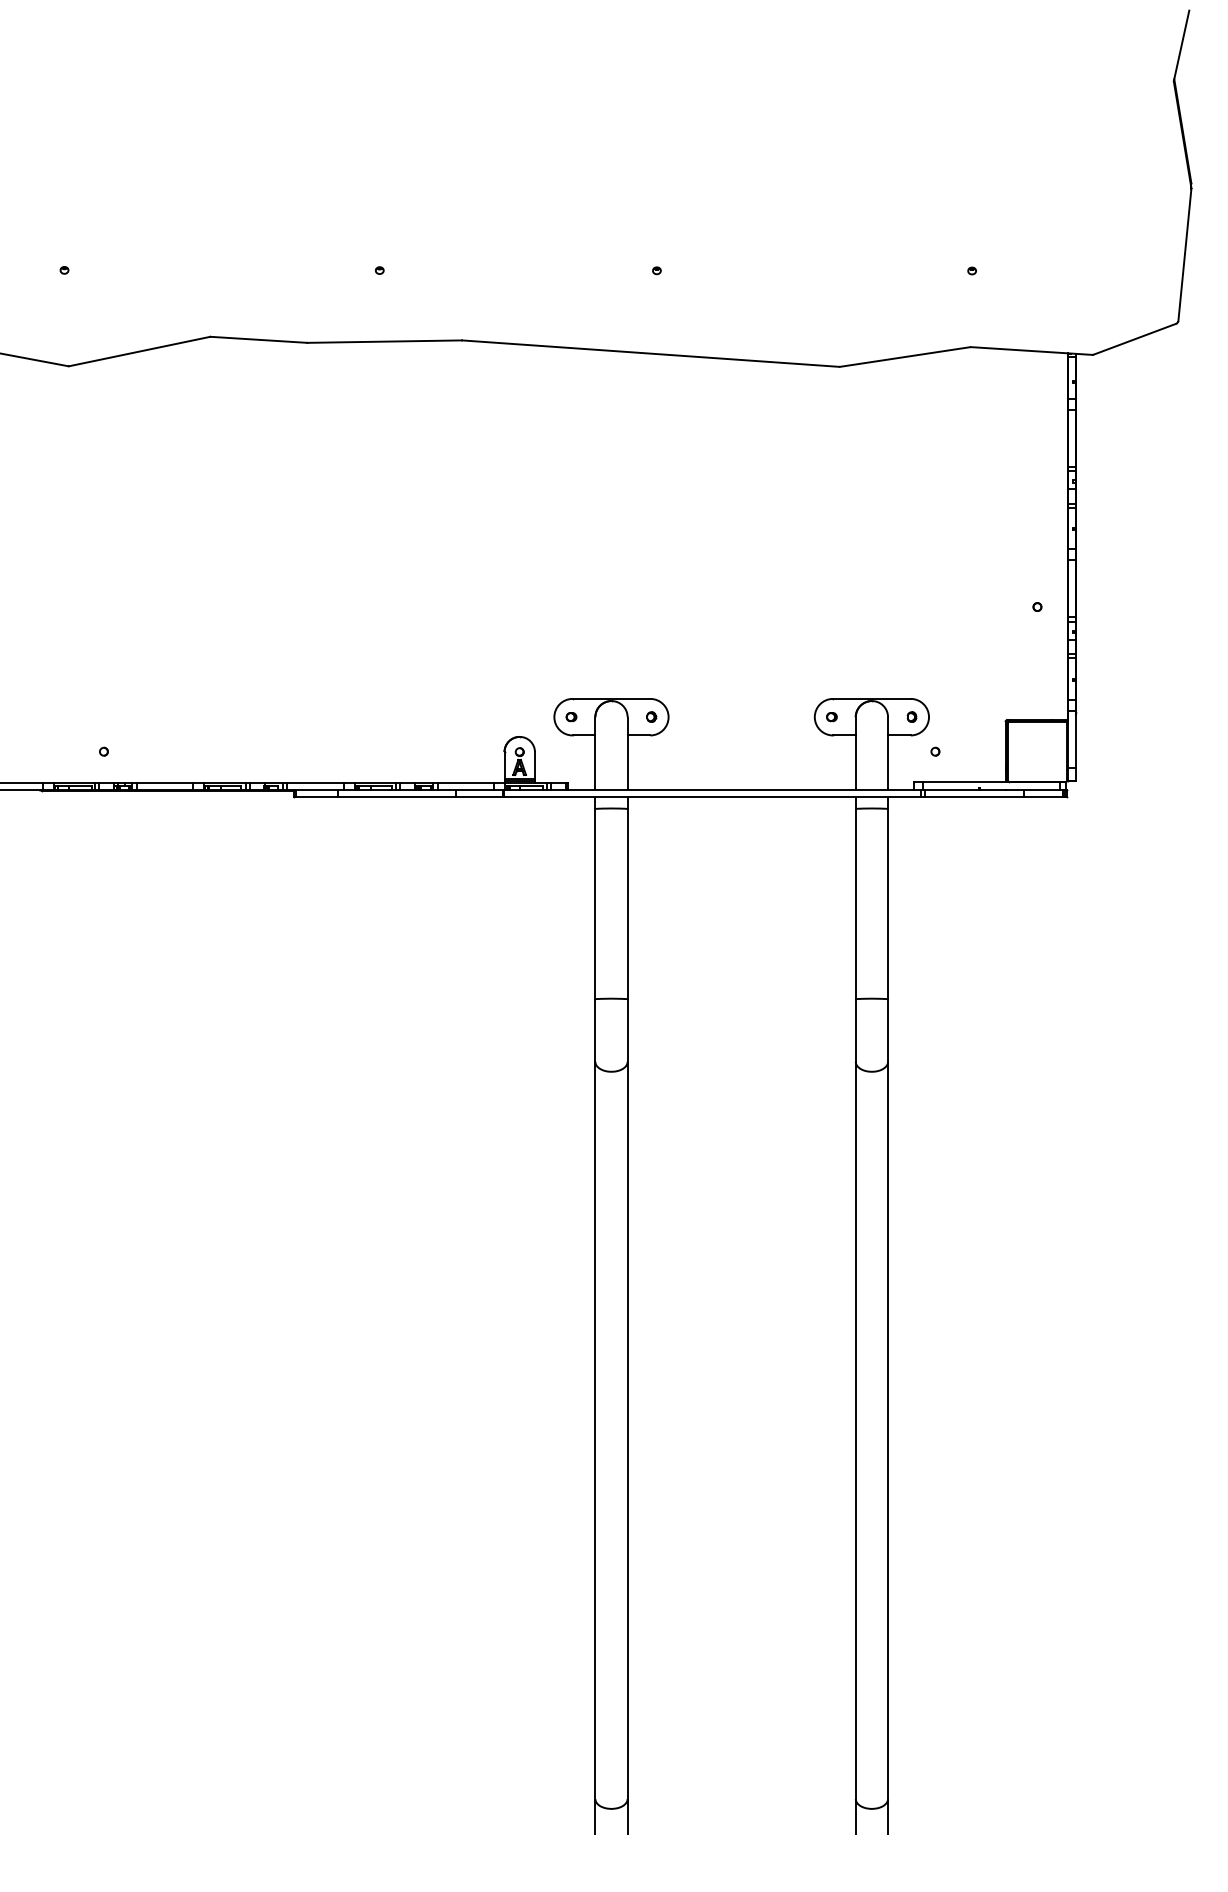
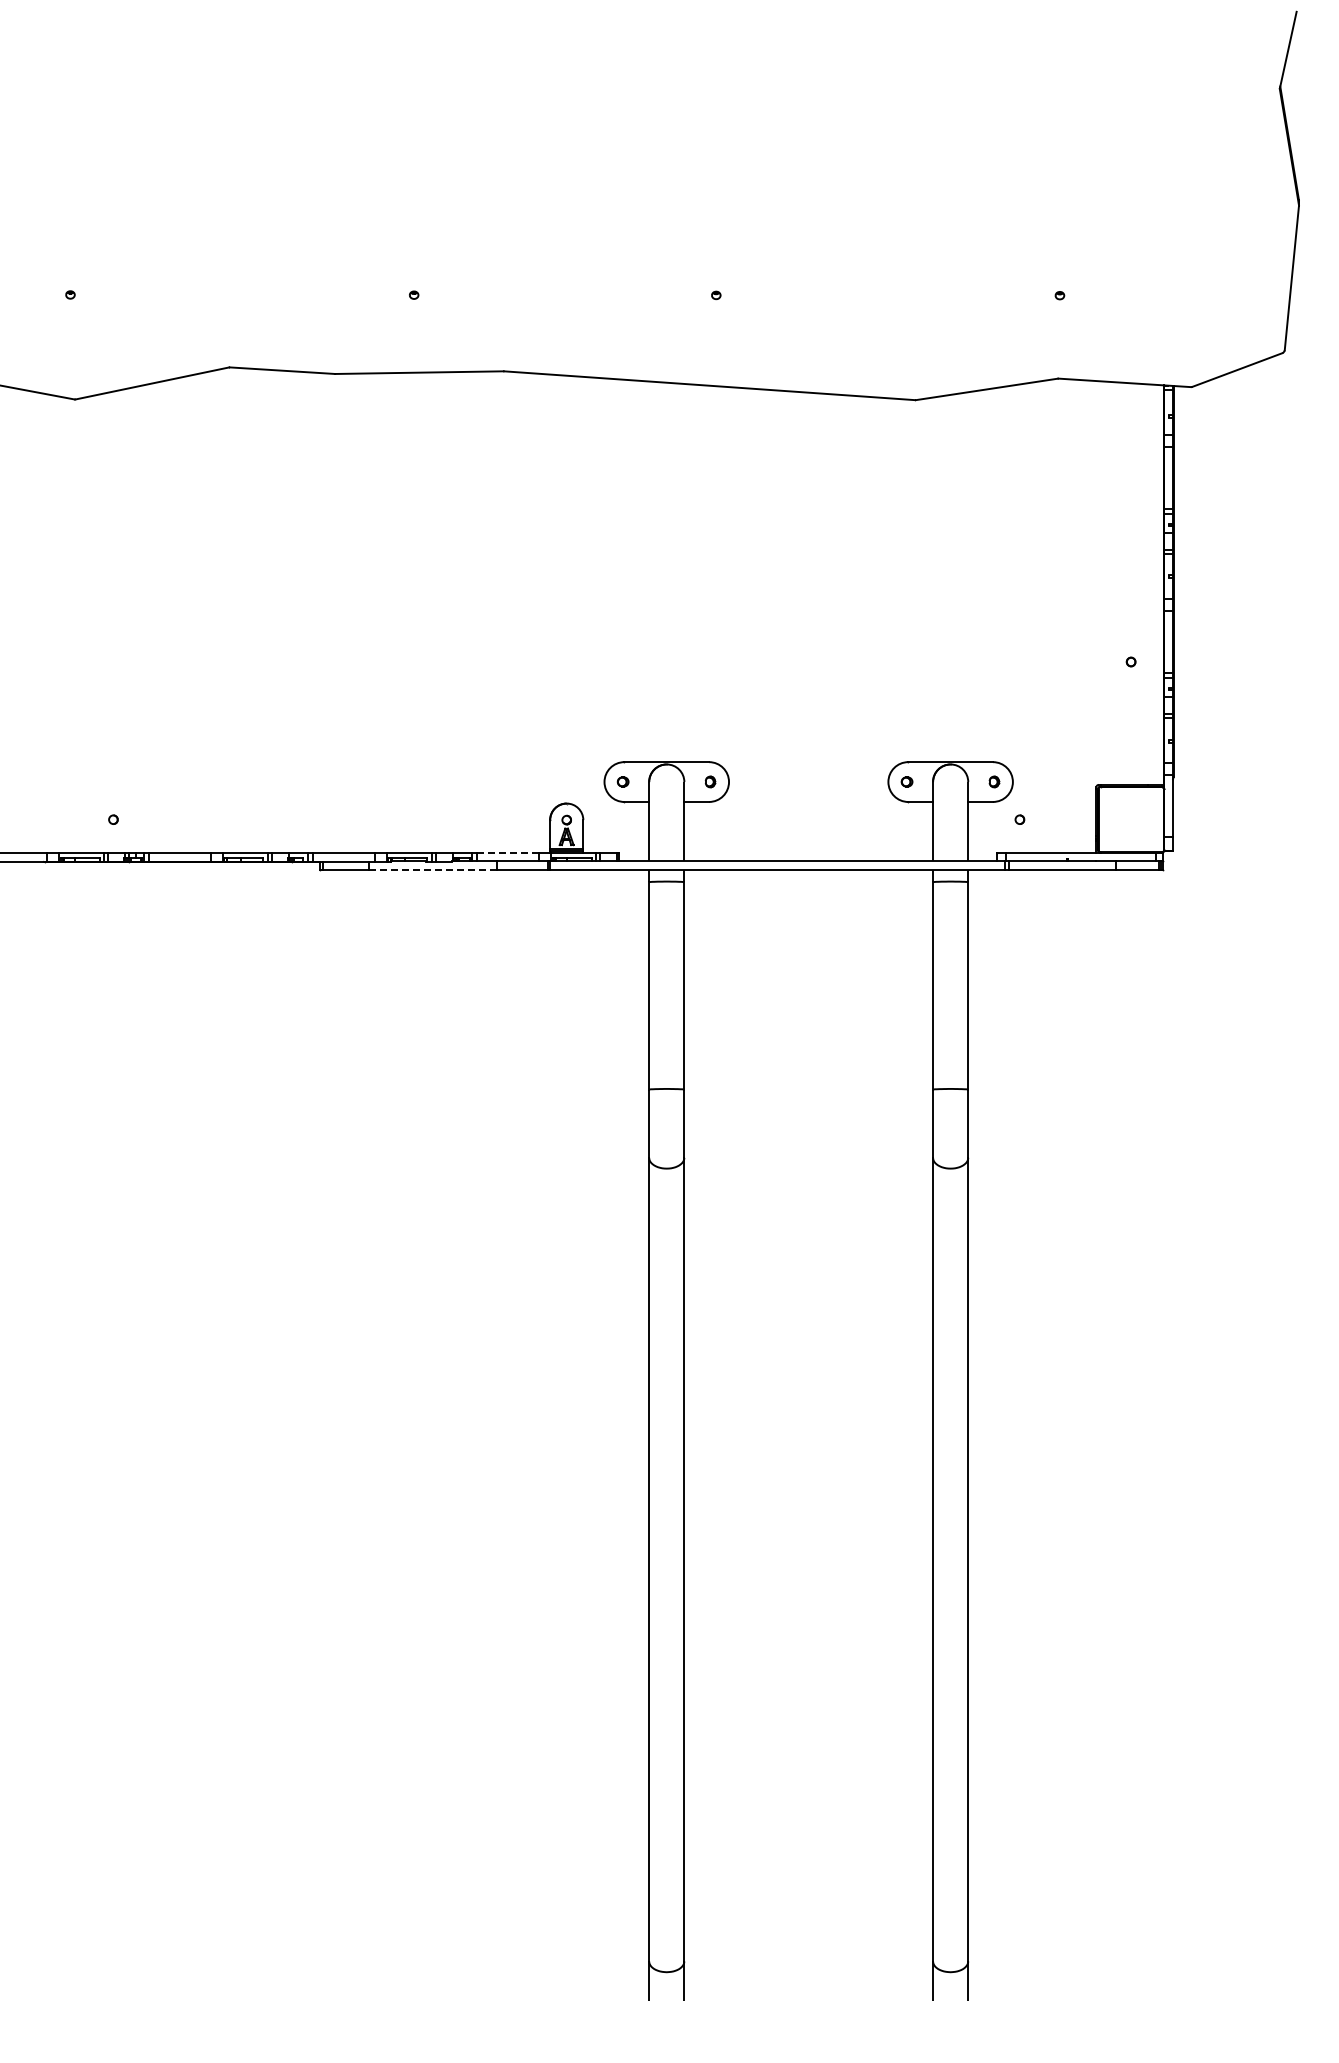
line: (466, 782) -> (508, 853), solid -> dashed
line: (397, 797) -> (433, 869), solid -> dashed

